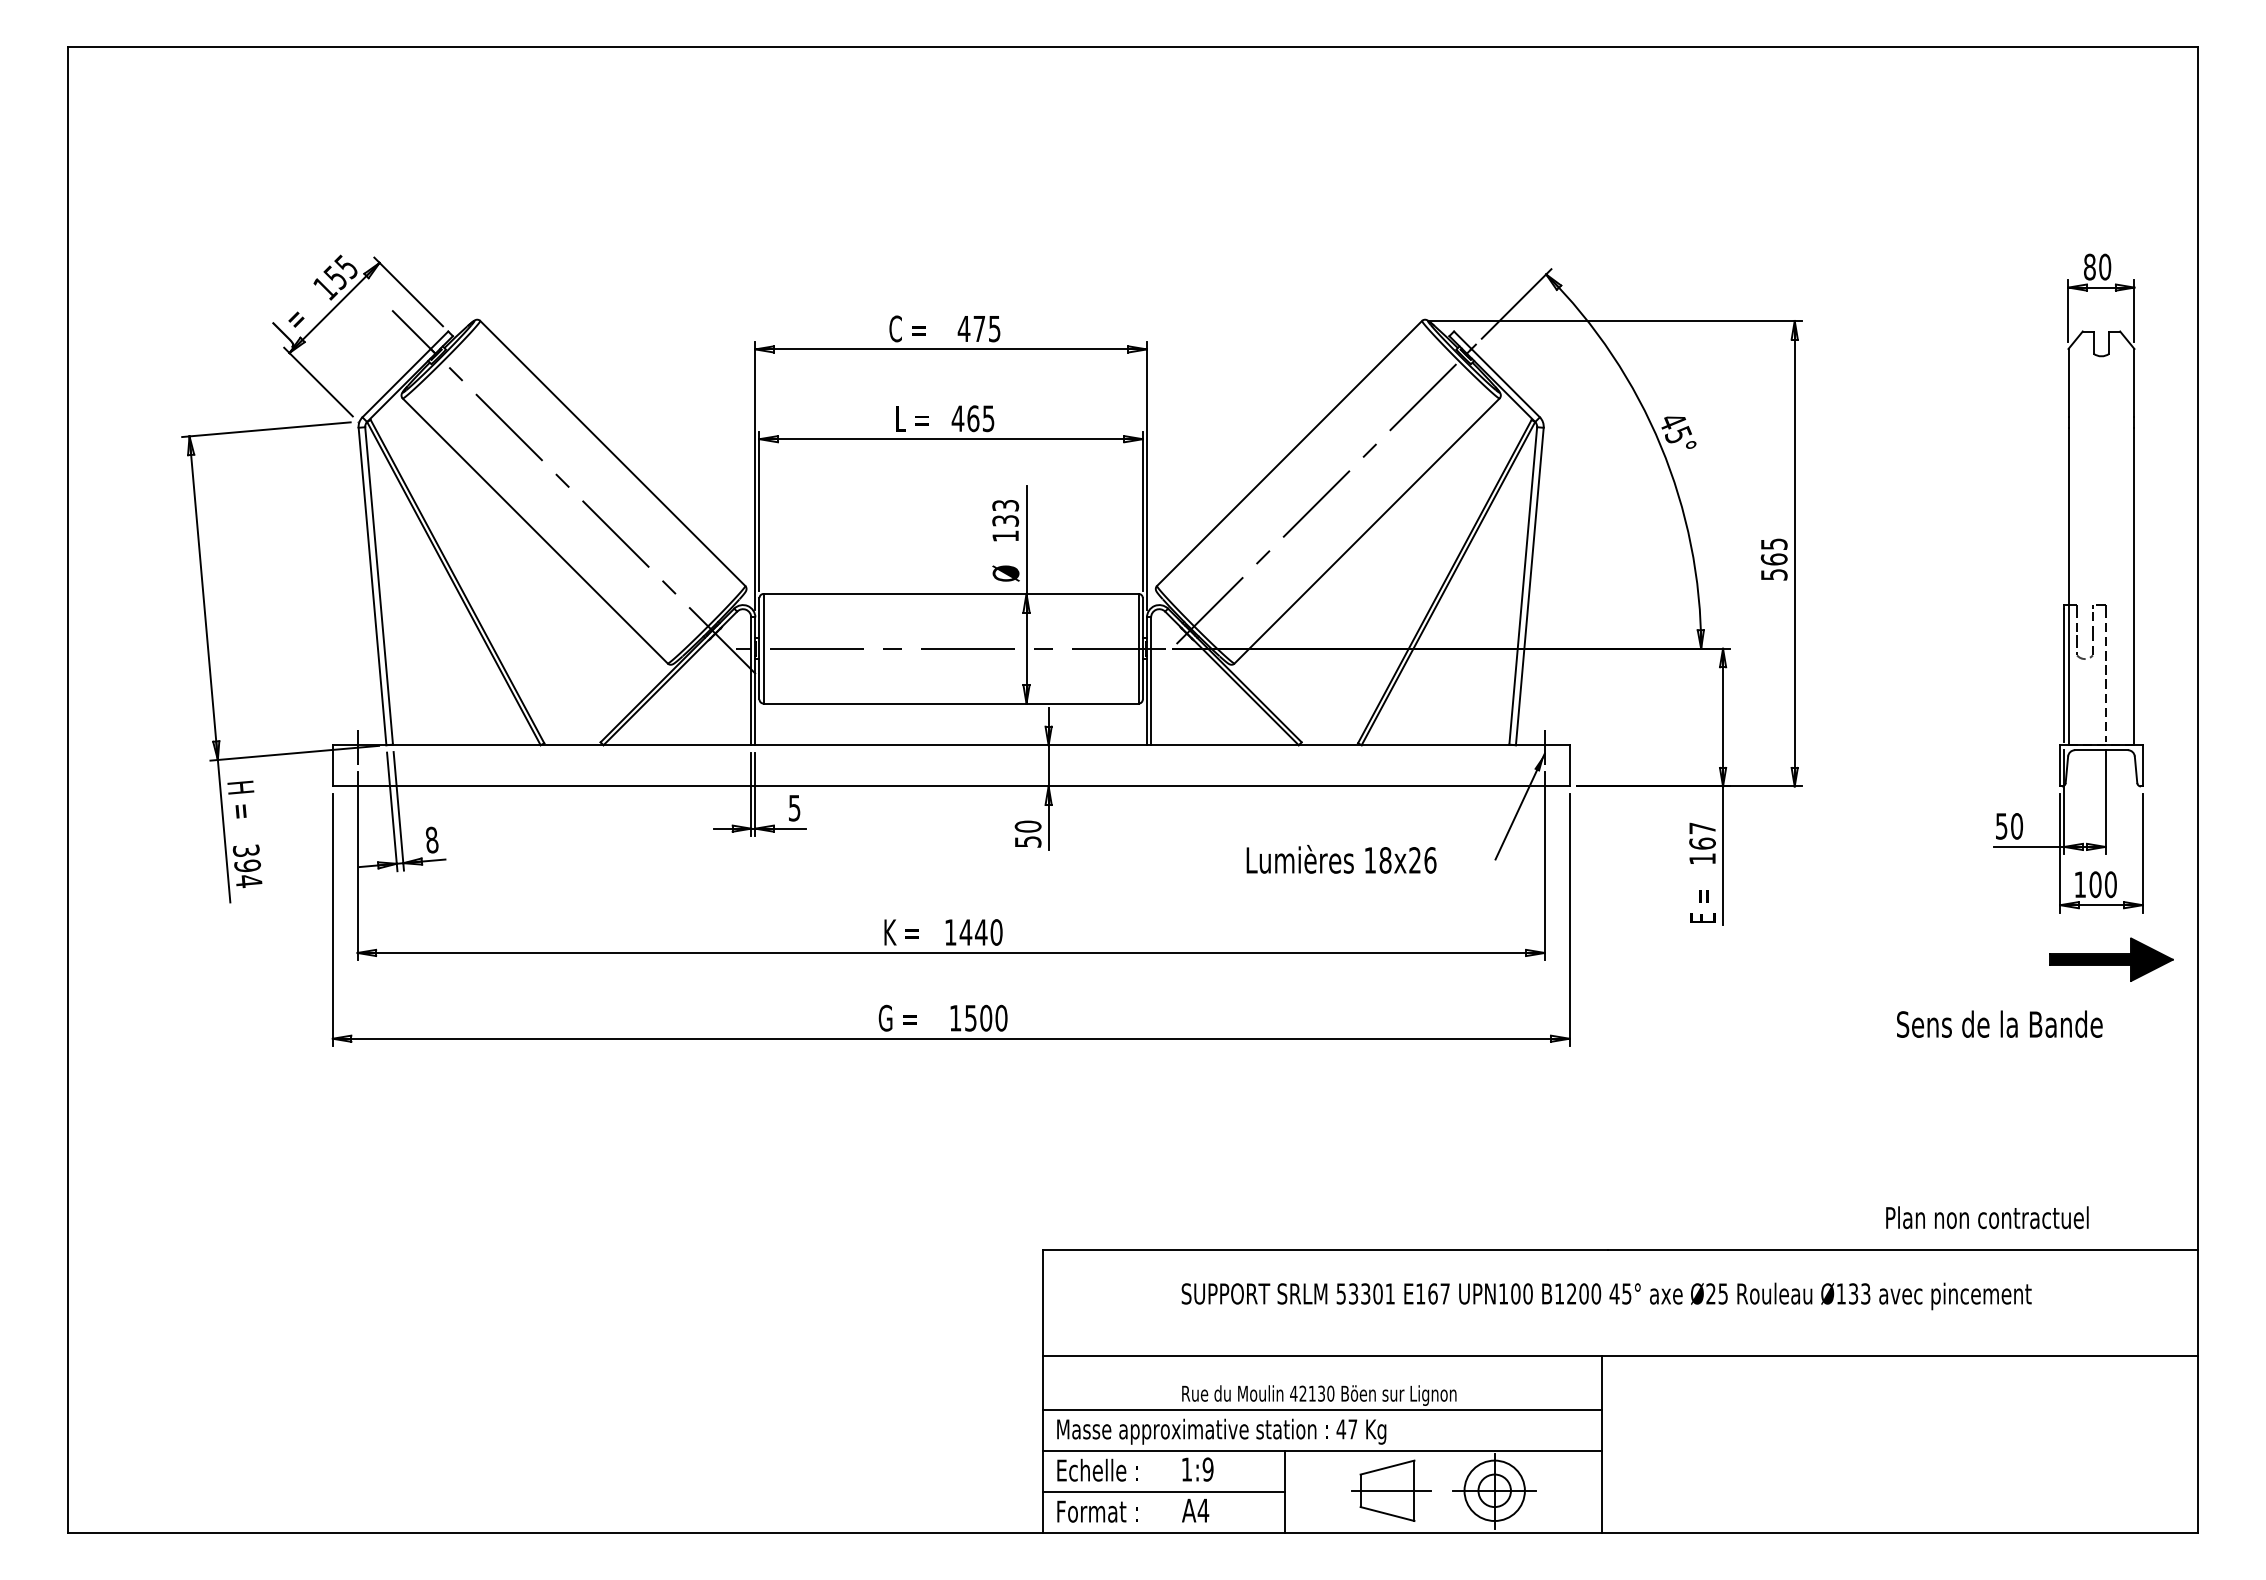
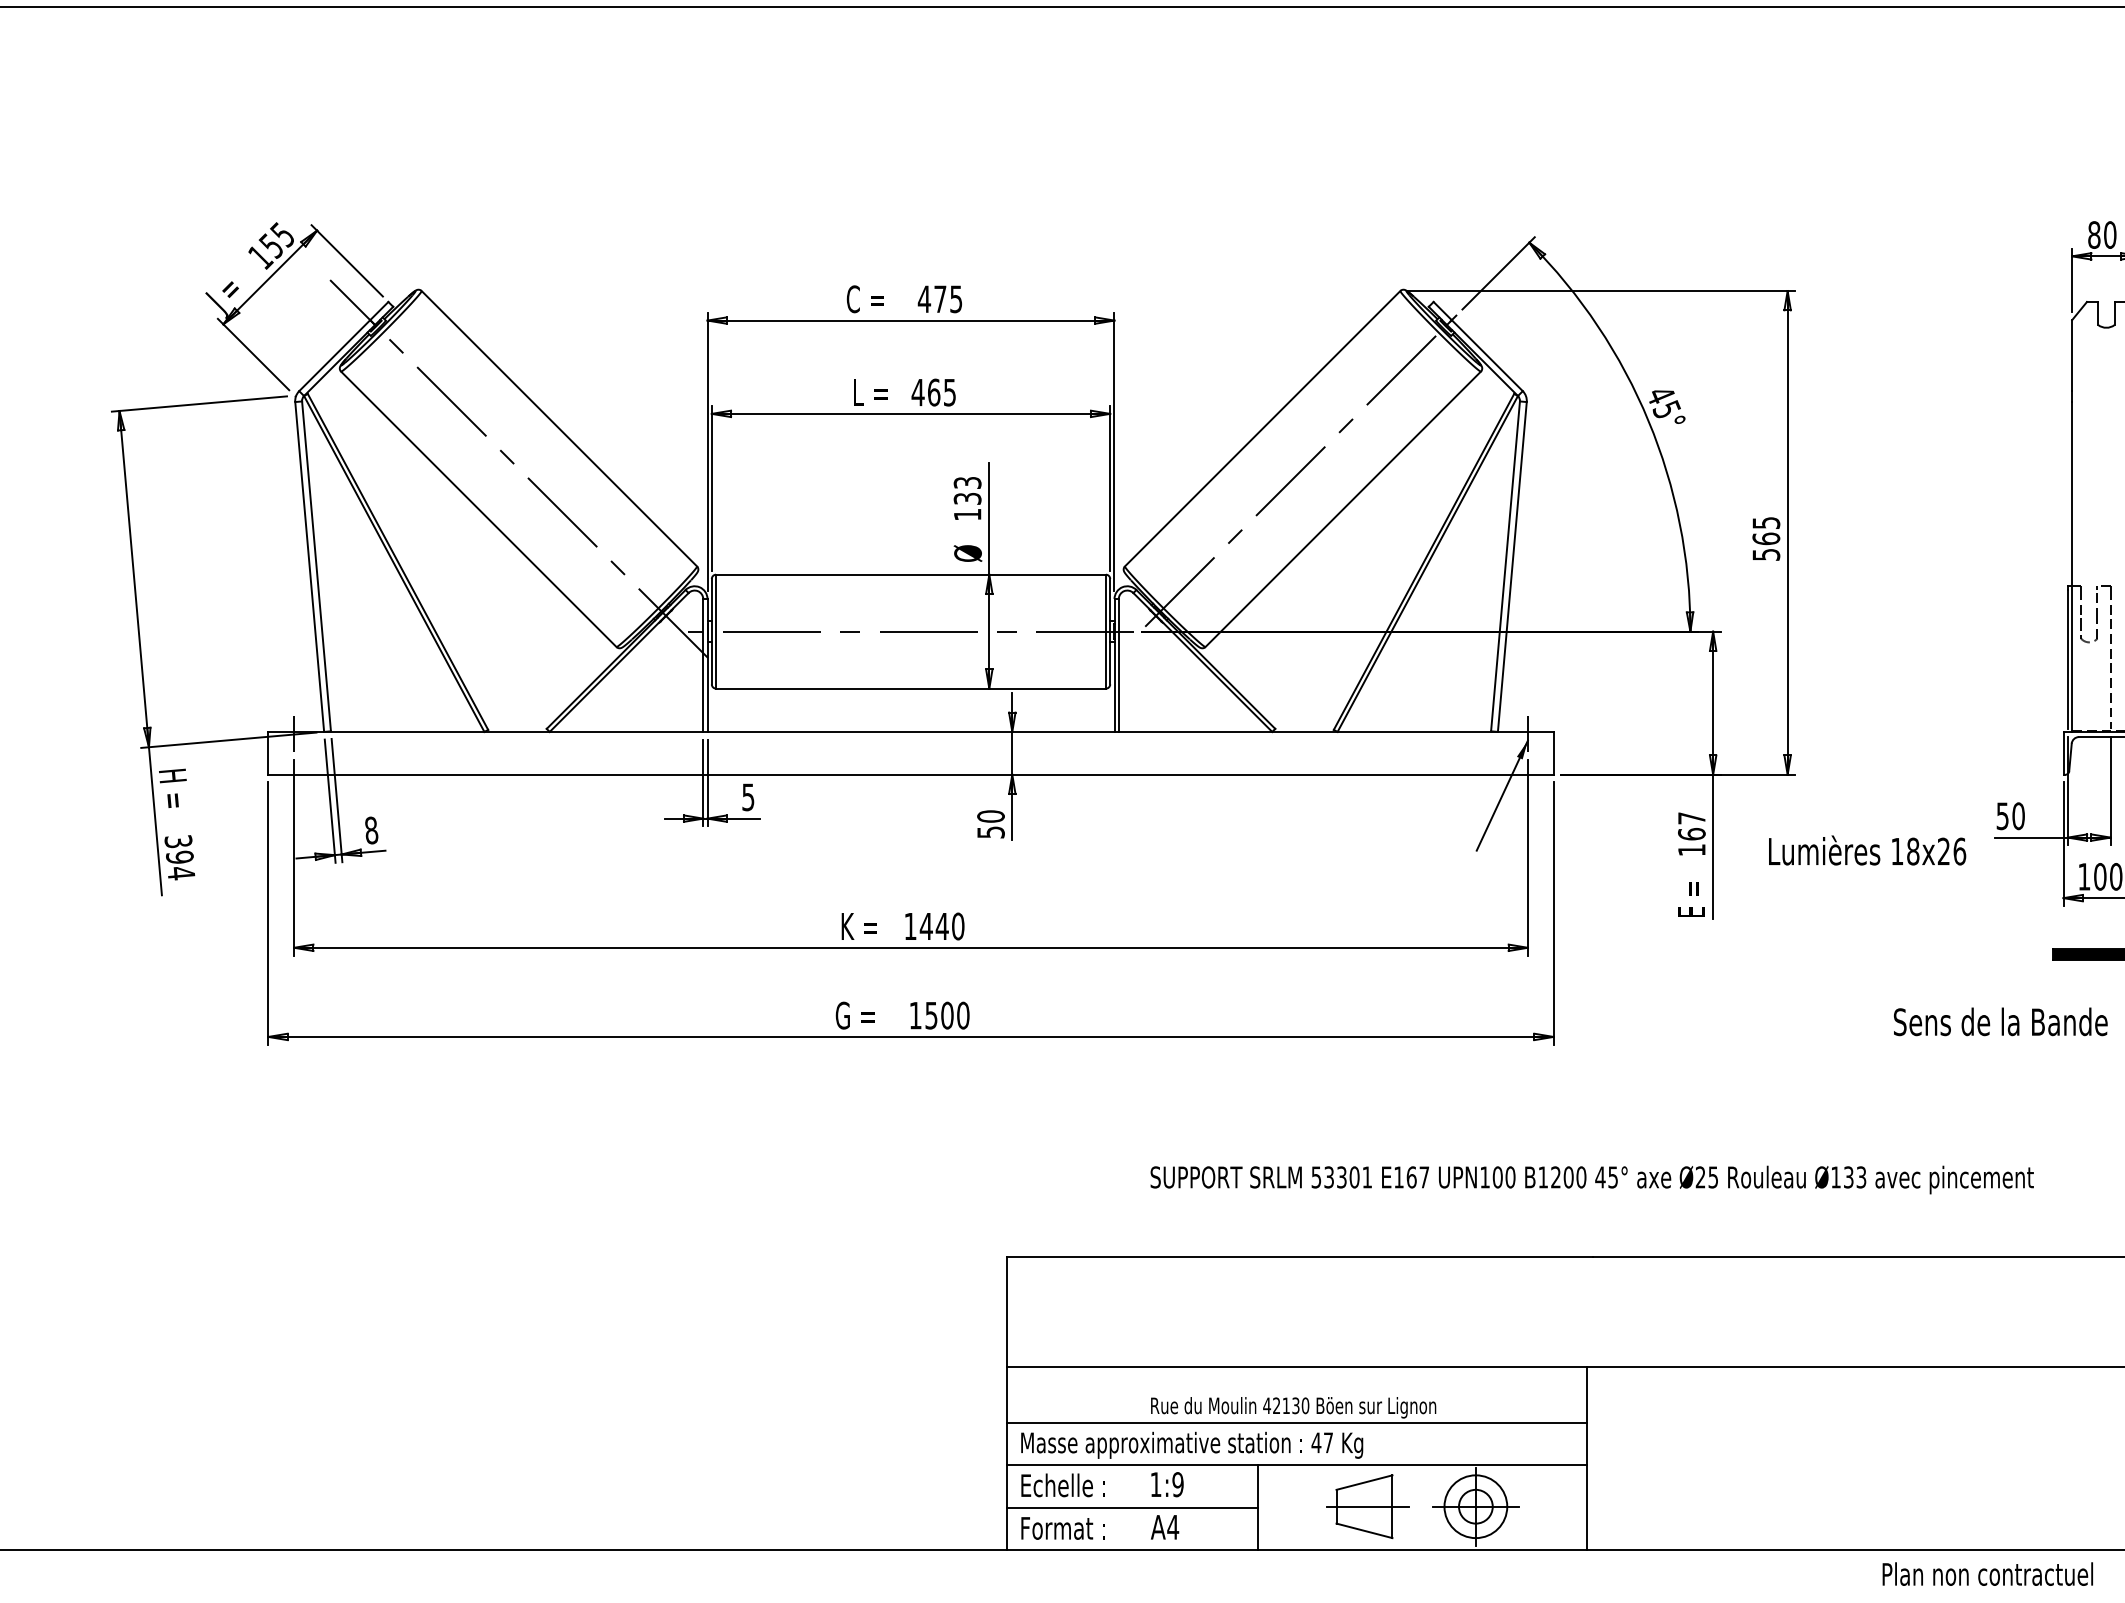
text: (1341, 859) -> (1867, 850), moved
text: (1987, 1217) -> (1987, 1573), moved
text: (1606, 1296) -> (1592, 1180), moved

